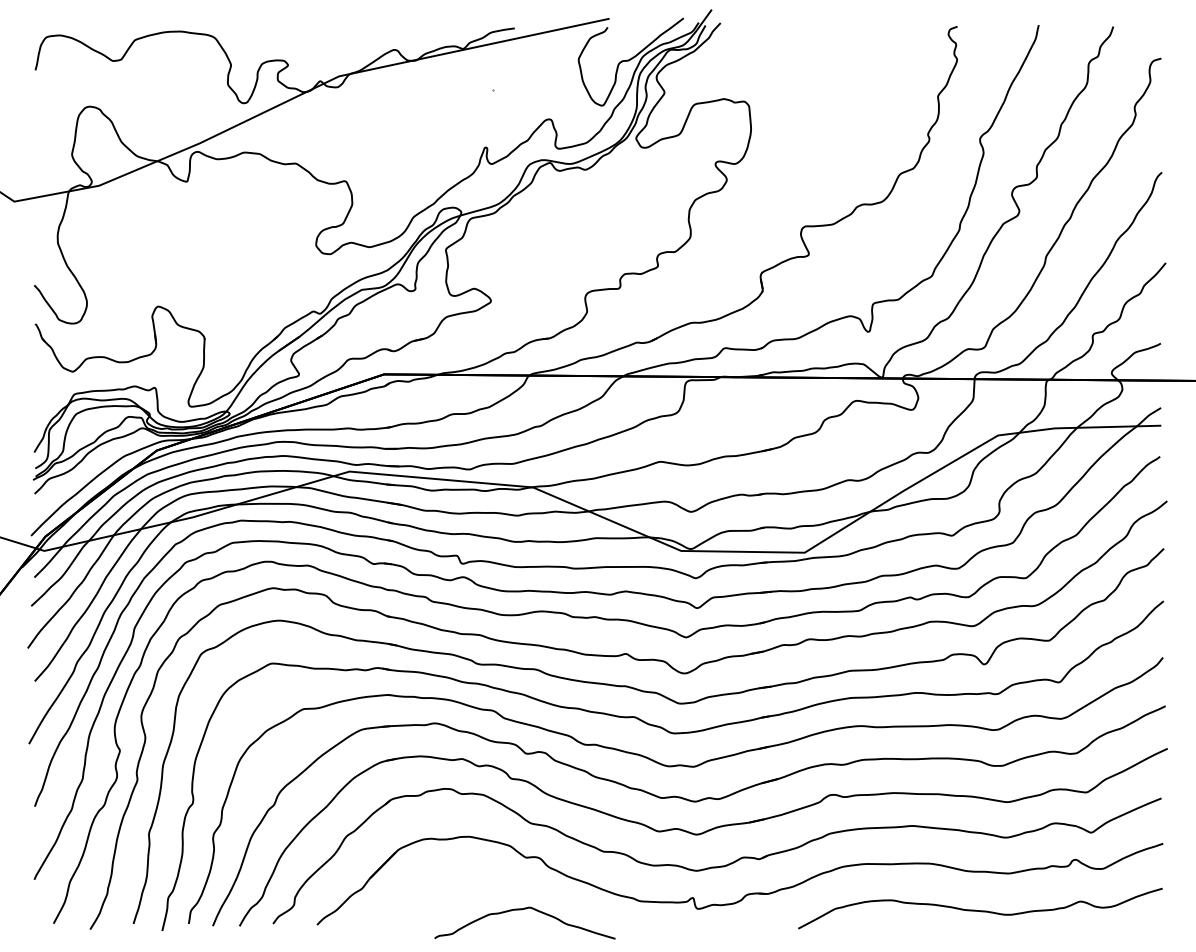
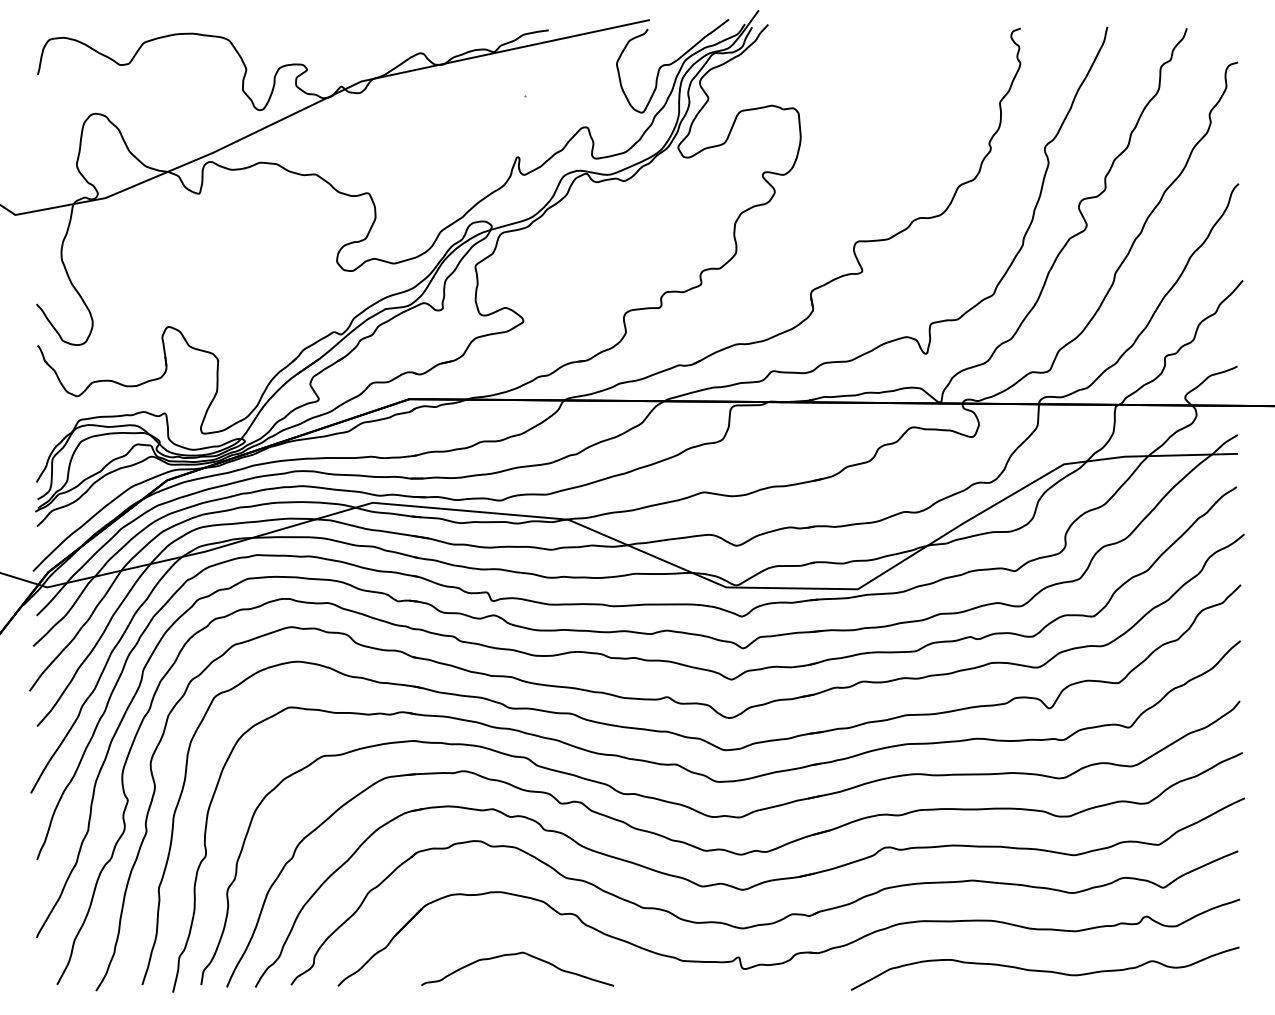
curve: (522, 910) -> (515, 955), moved

